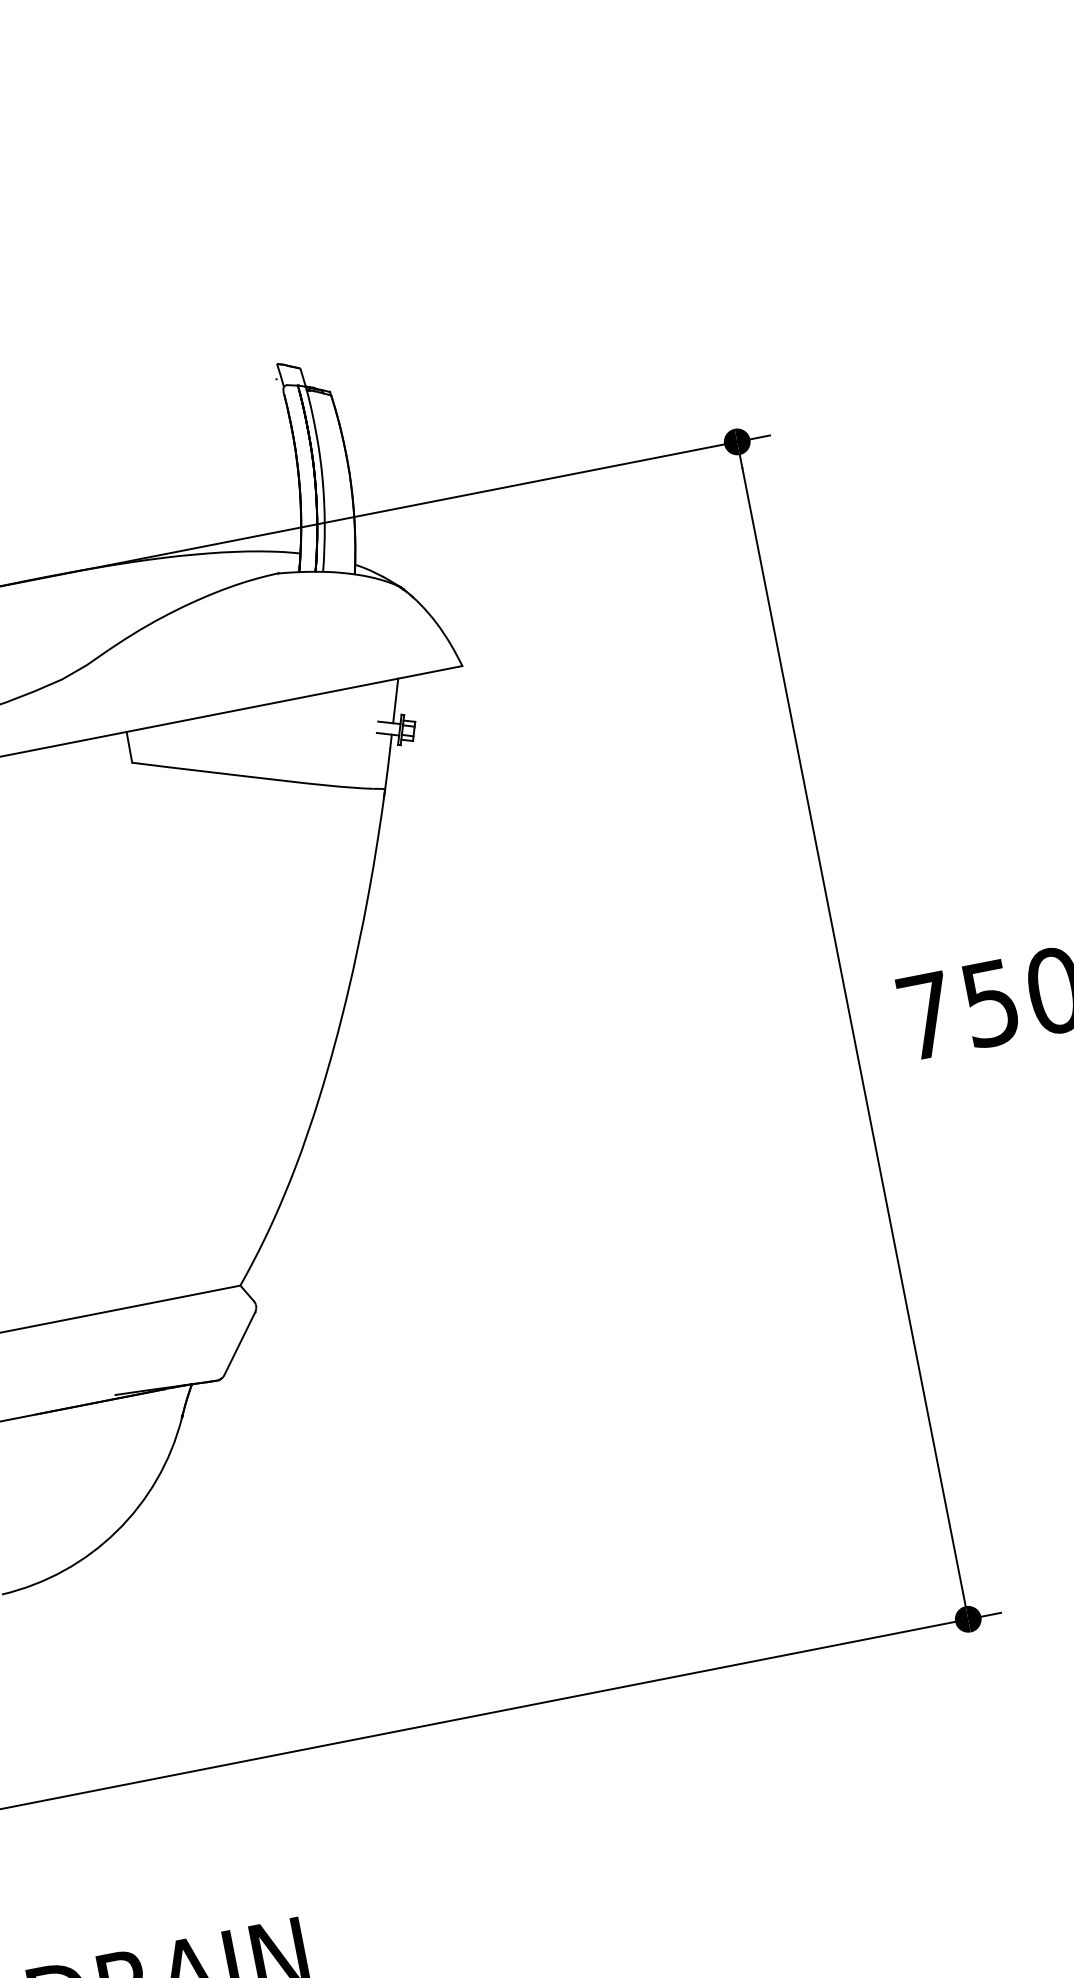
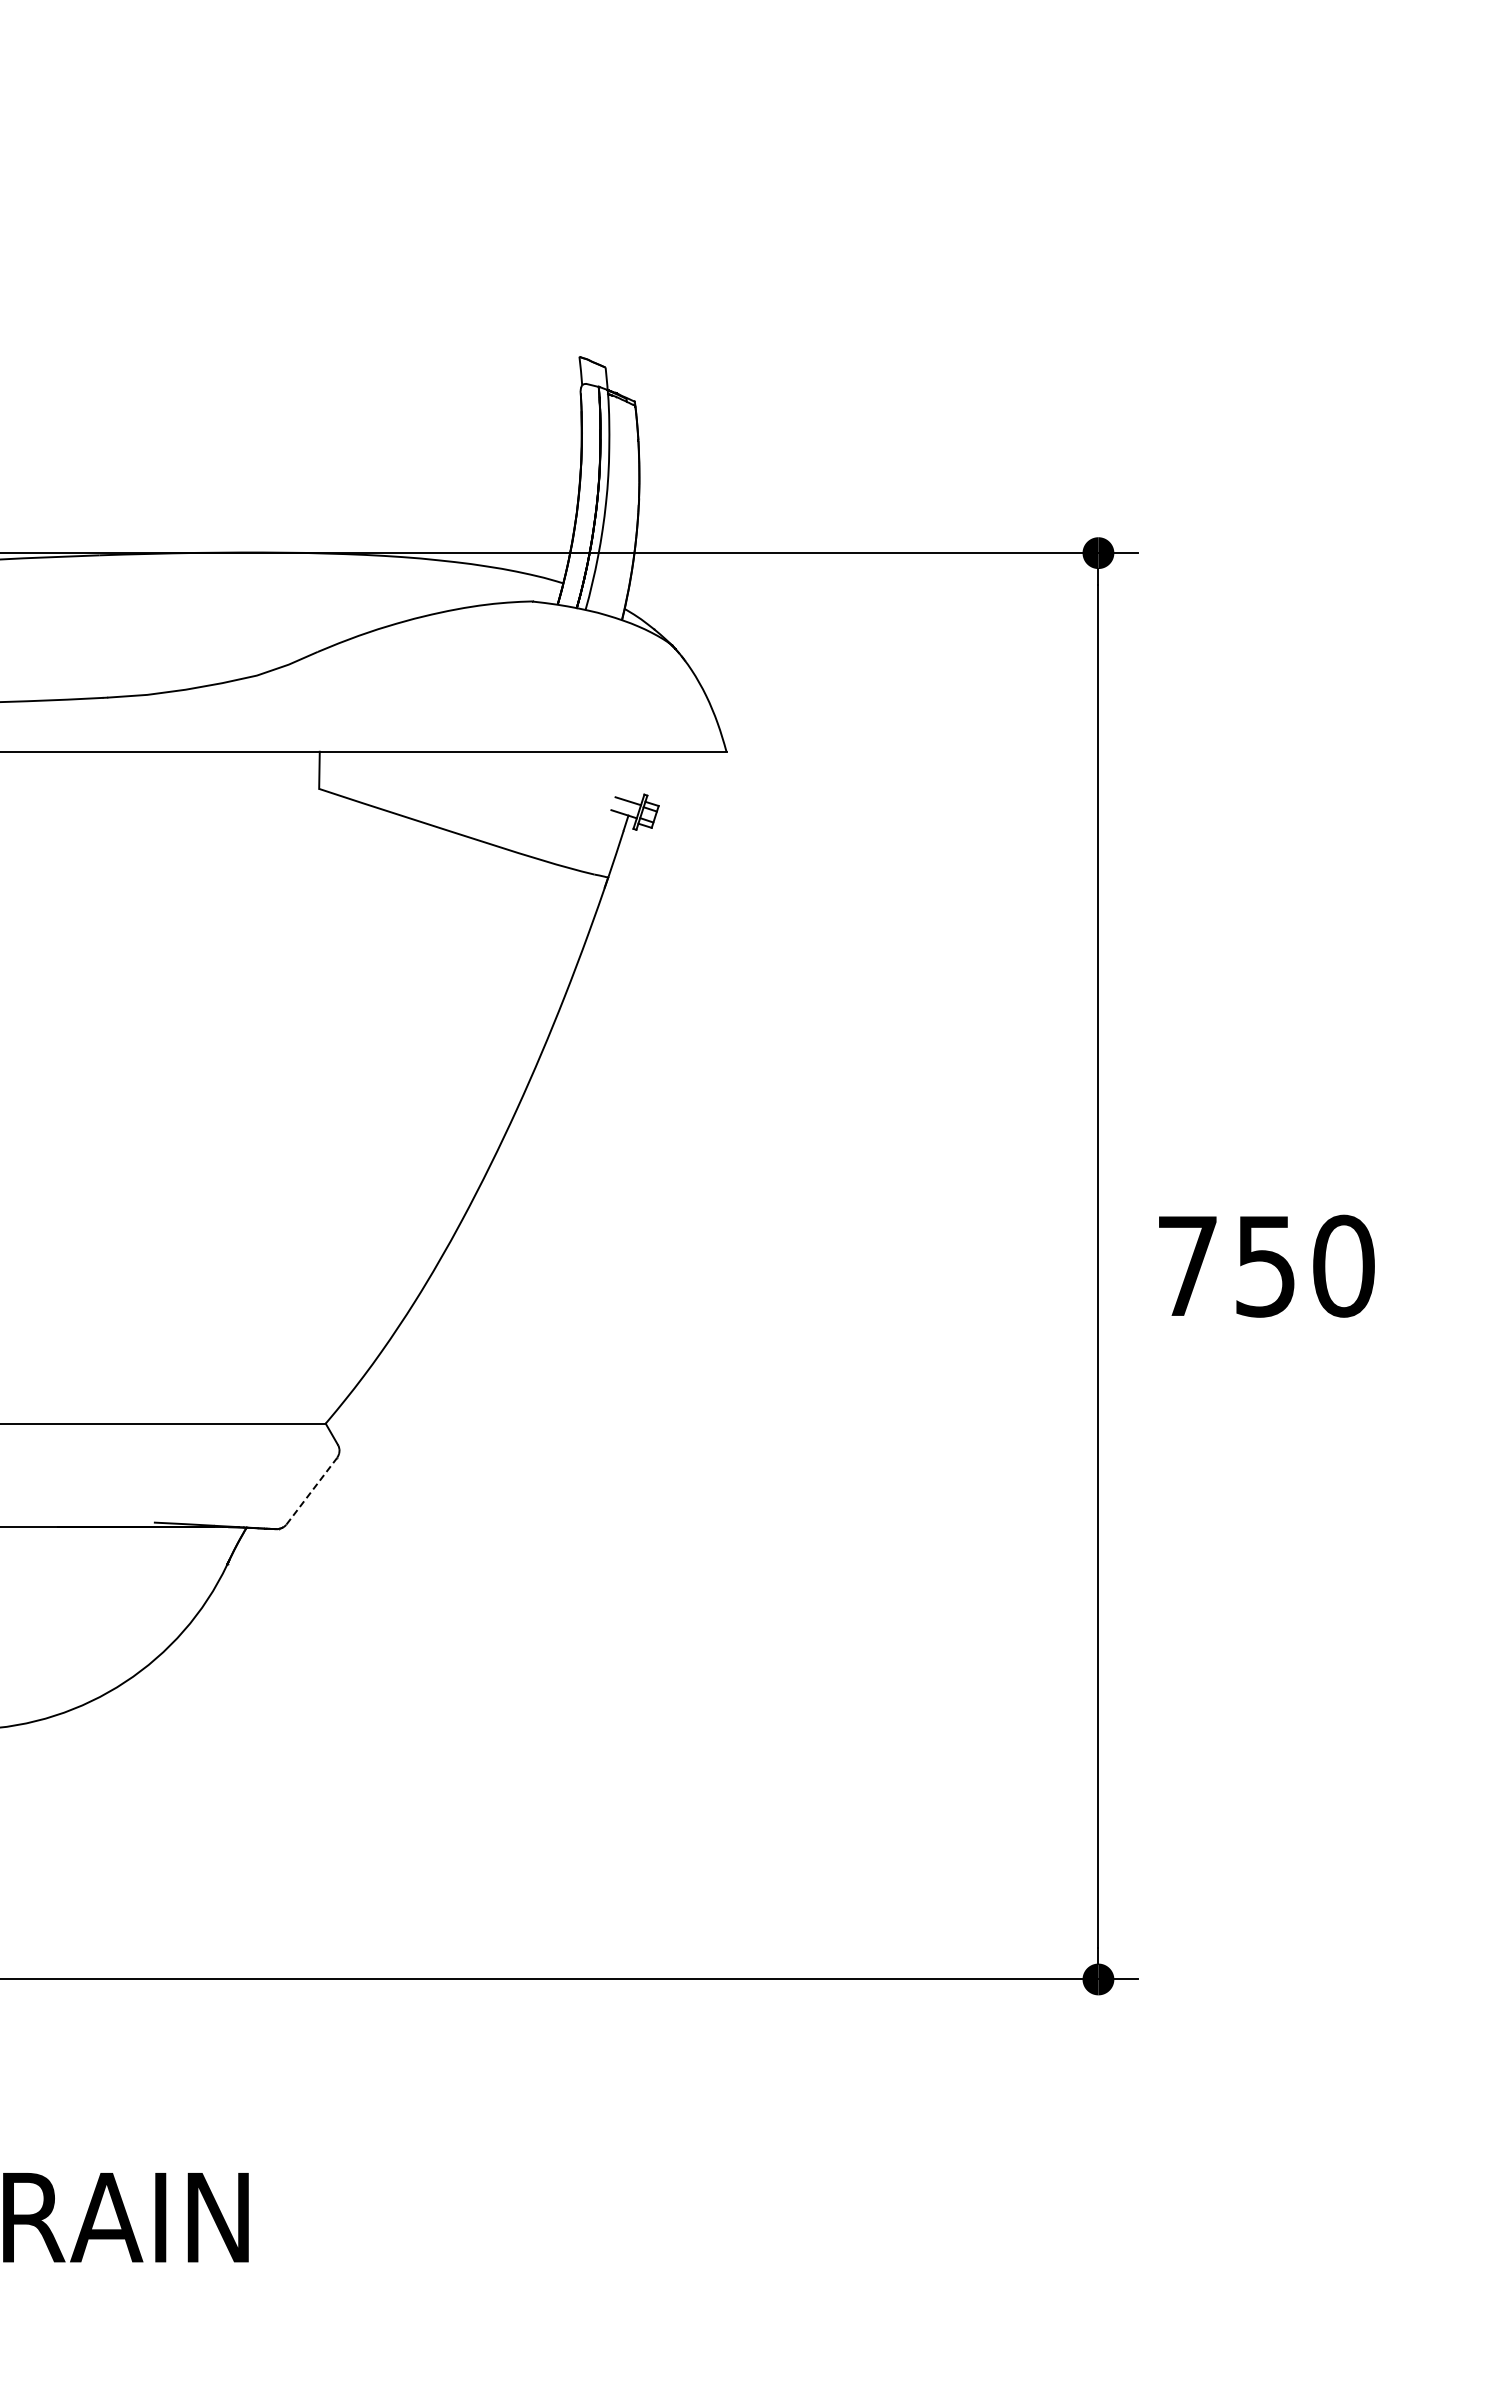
line: (395, 700) -> (640, 776), removed
line: (239, 1343) -> (311, 1491), solid -> dashed

